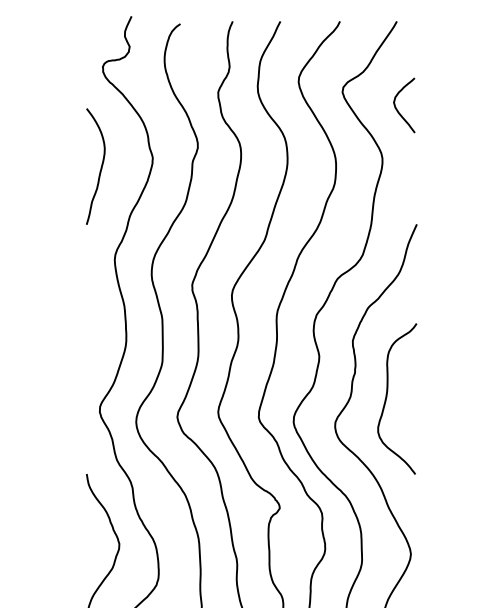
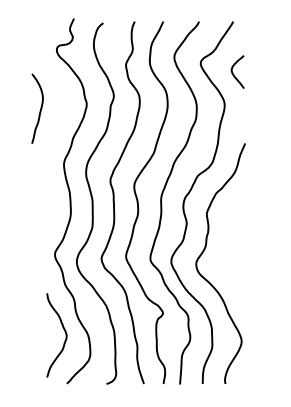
curve: (99, 169) -> (39, 110), moved
curve: (388, 394) -> (228, 245), removed

